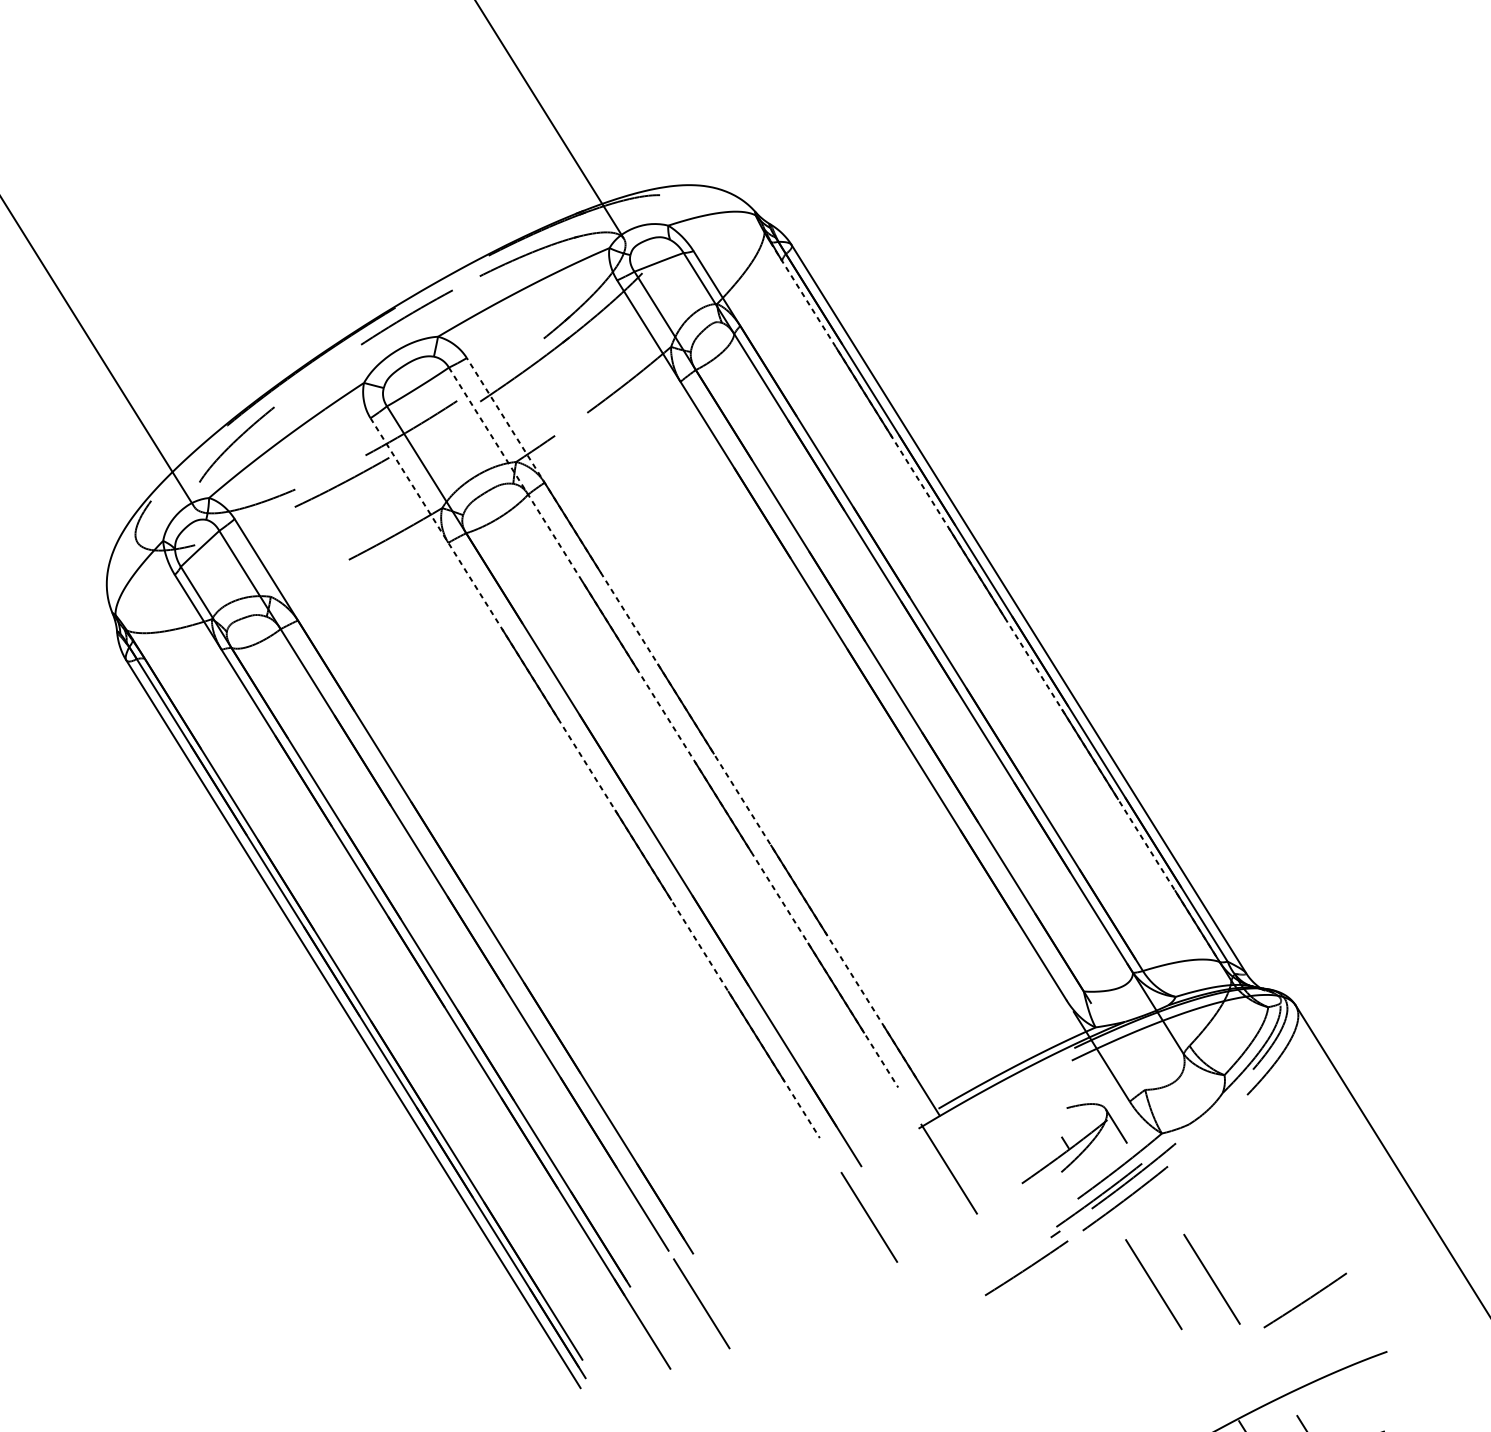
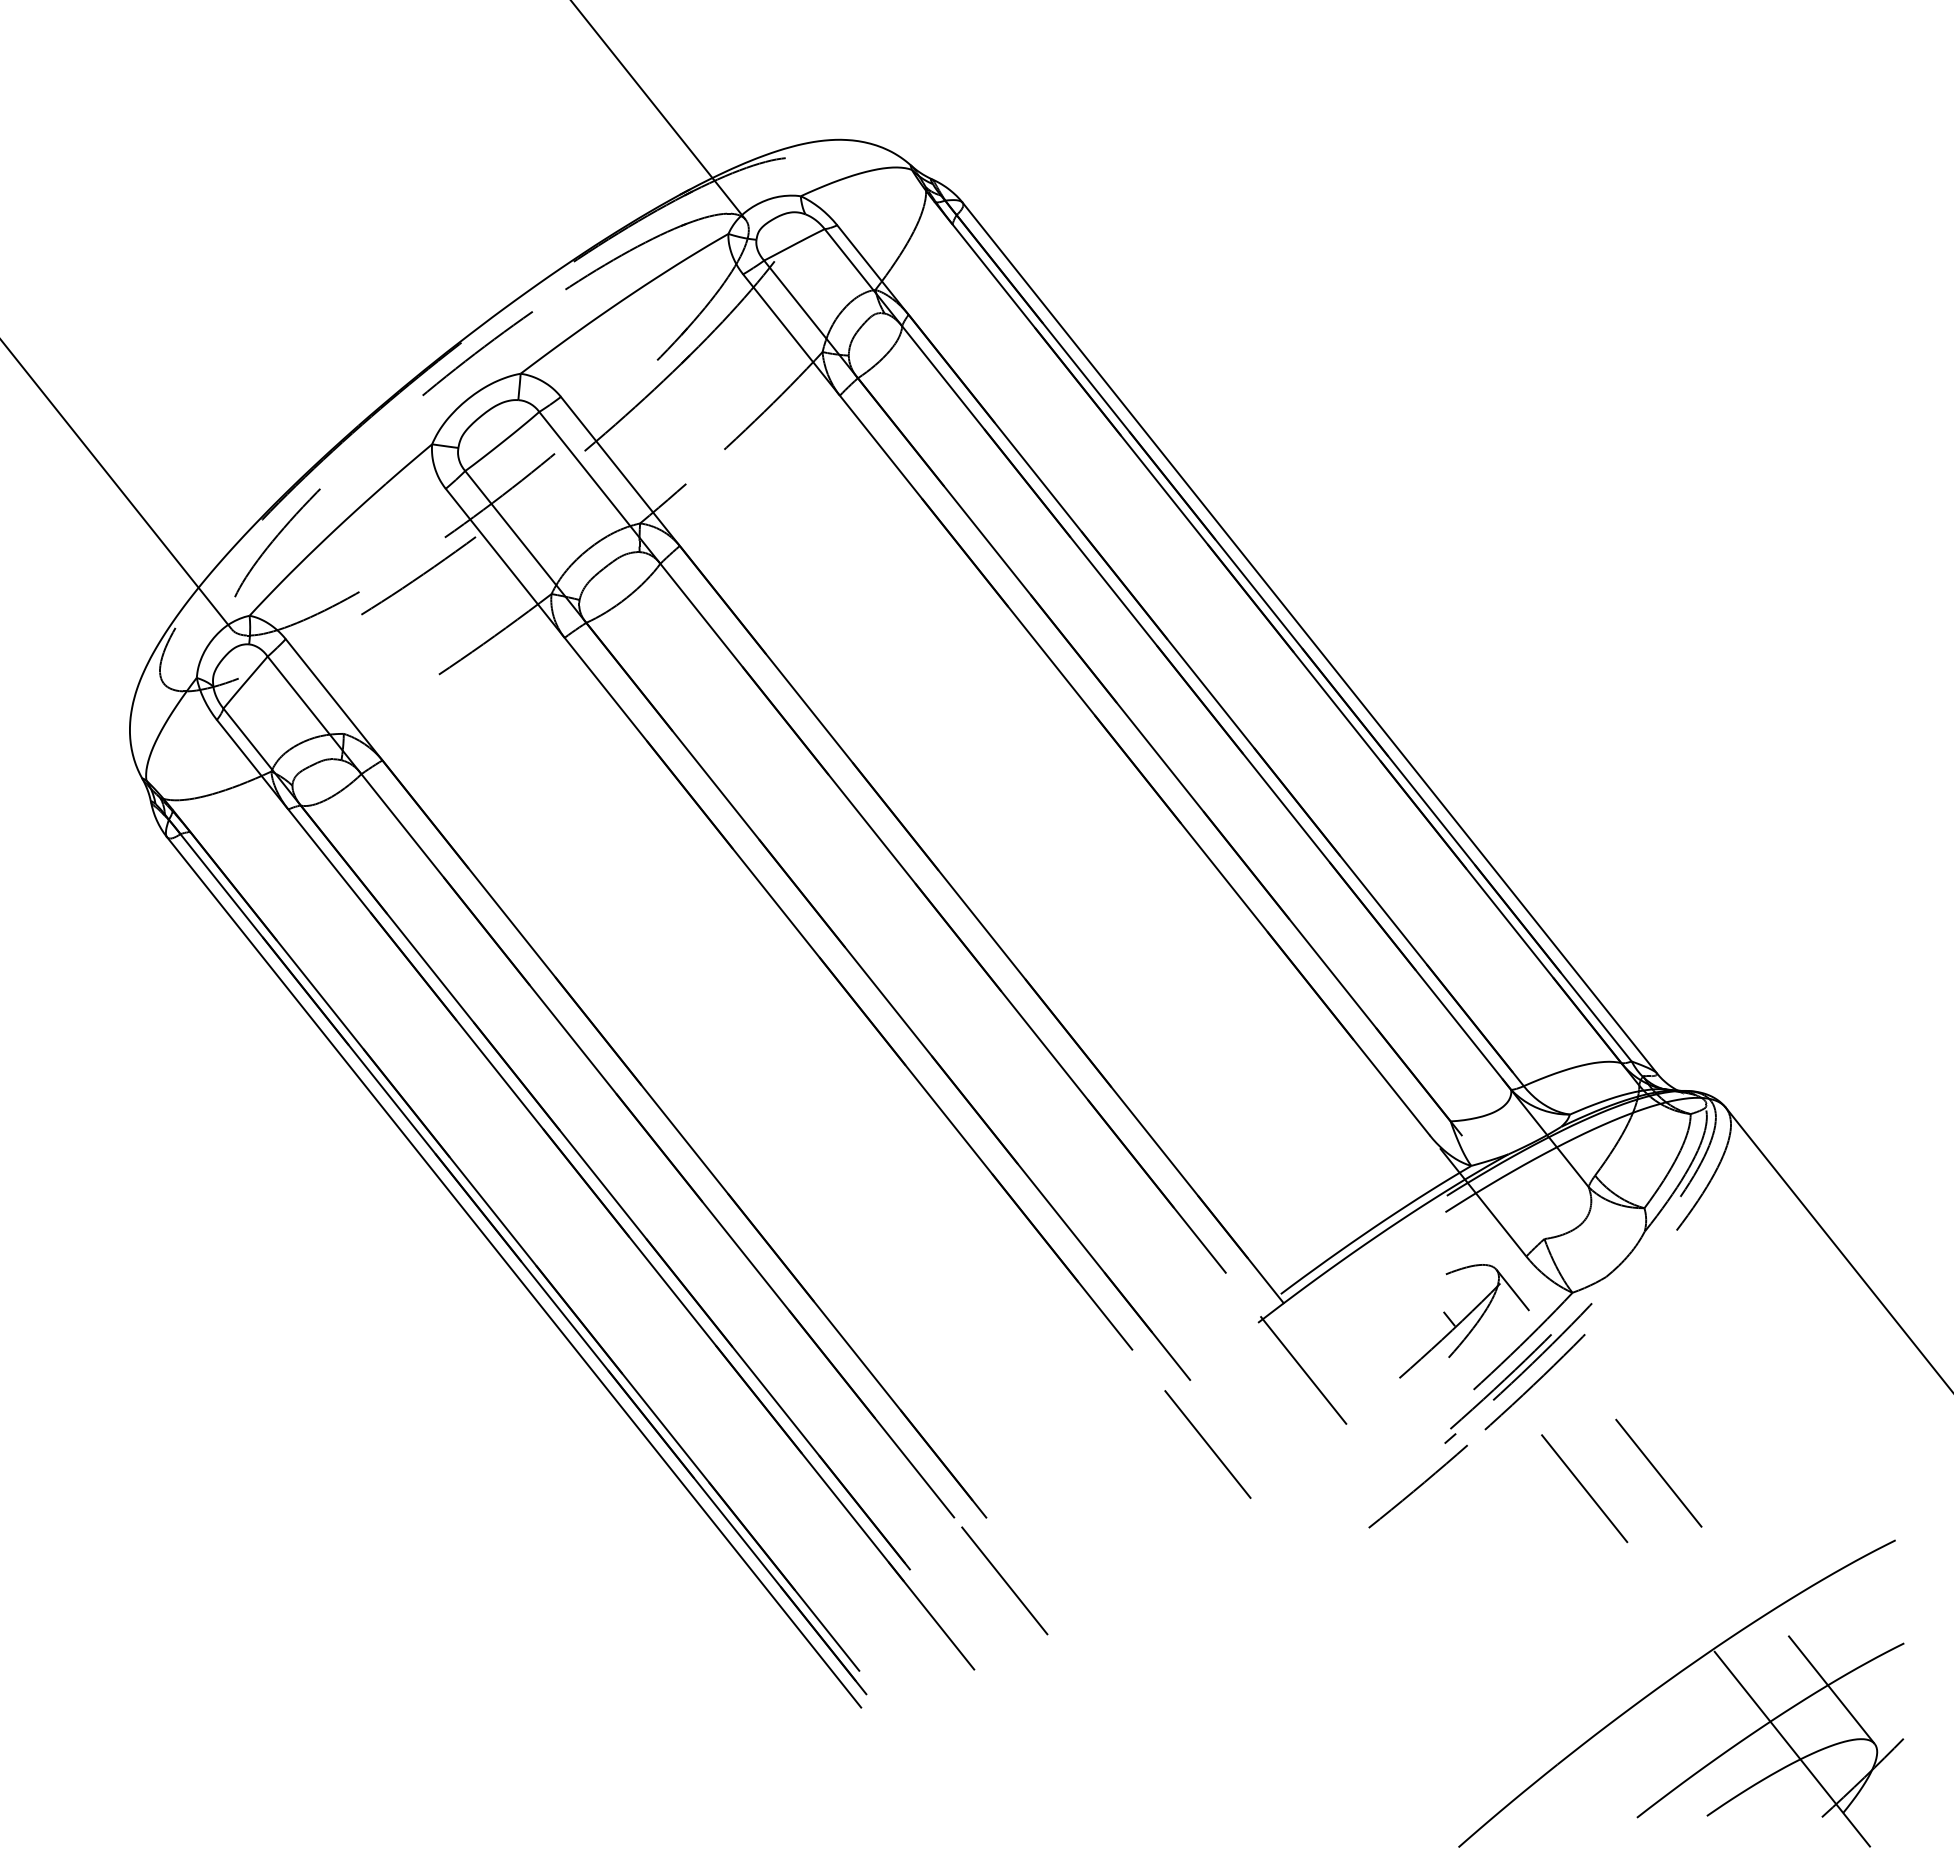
line: (995, 601) -> (1278, 632), dashed -> solid
line: (691, 718) -> (904, 827), dashed -> solid
line: (673, 727) -> (882, 842), dashed -> solid
line: (595, 778) -> (789, 919), dashed -> solid
line: (1305, 1300) -> (1782, 1486), removed

